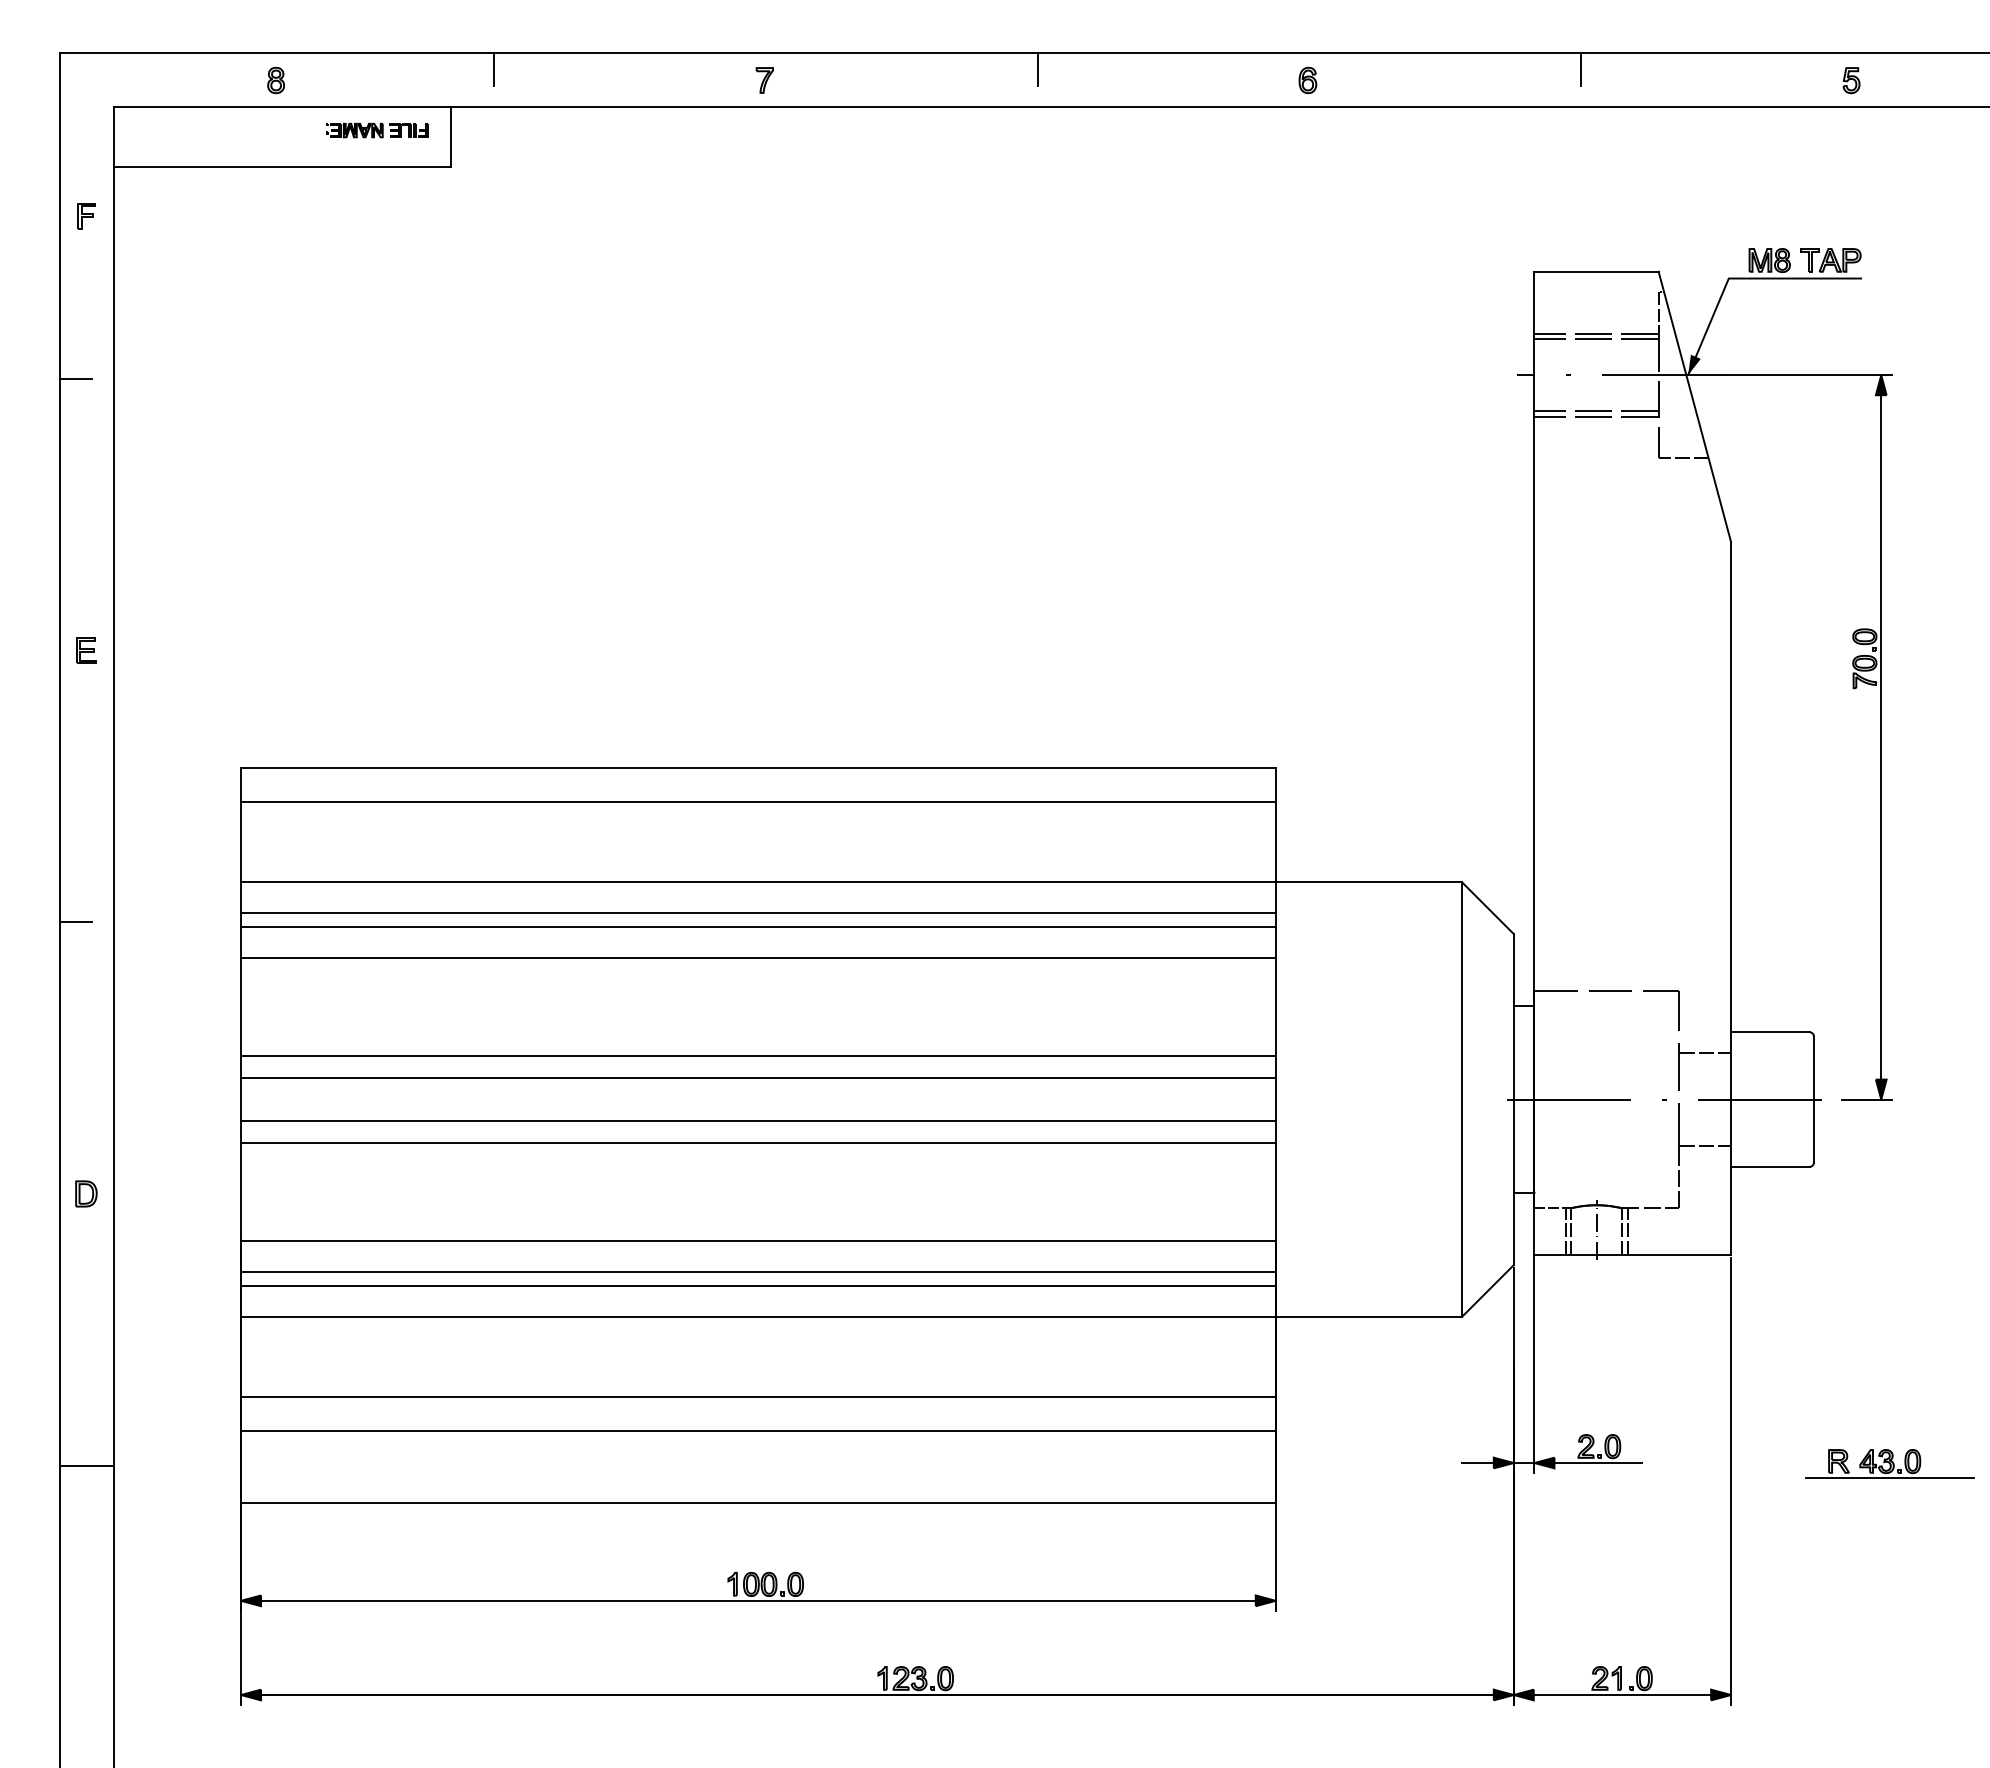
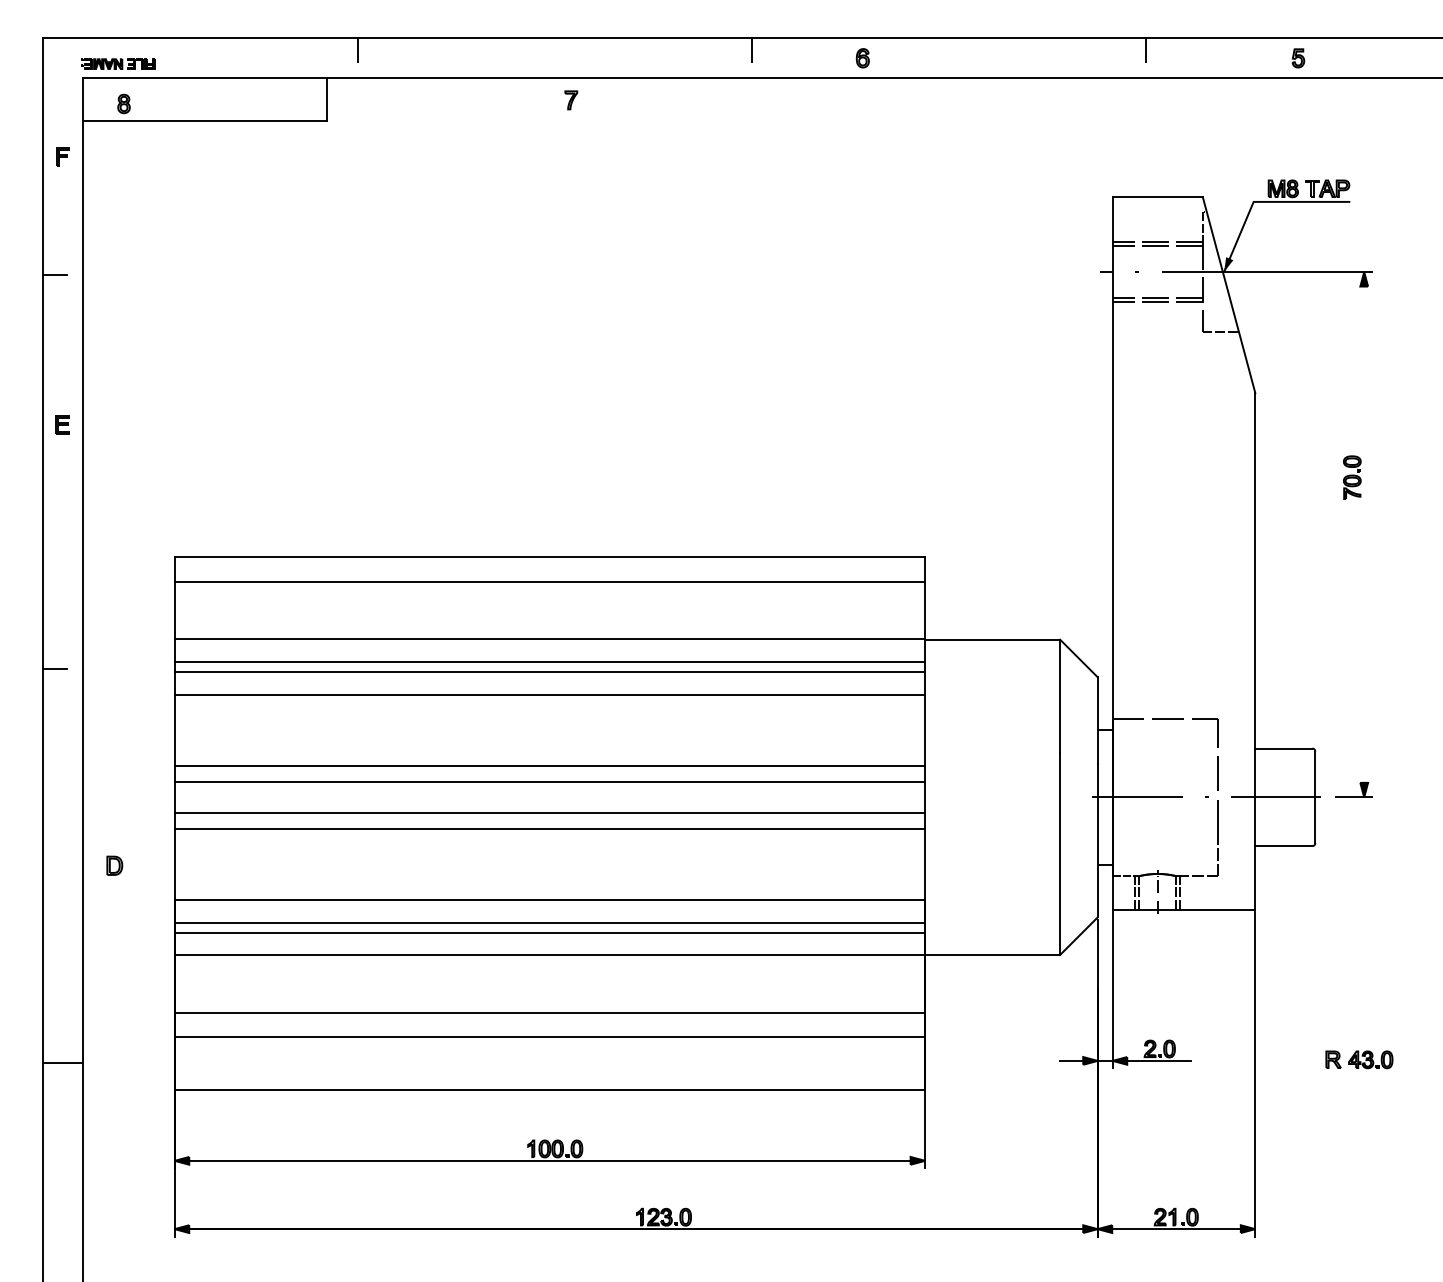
part: (275, 80) -> (123, 103), moved
part: (764, 80) -> (571, 100), moved
part: (1307, 80) -> (862, 58), moved
part: (1851, 80) -> (1298, 58), moved
part: (377, 130) -> (118, 64), moved
part: (86, 650) -> (62, 424), moved
line: (1881, 737) -> (1364, 534), removed
line: (1705, 1053) -> (1236, 763), removed
line: (1705, 1146) -> (1236, 831), removed
part: (86, 1193) -> (114, 865), moved
line: (1889, 1477) -> (1370, 1071), removed

